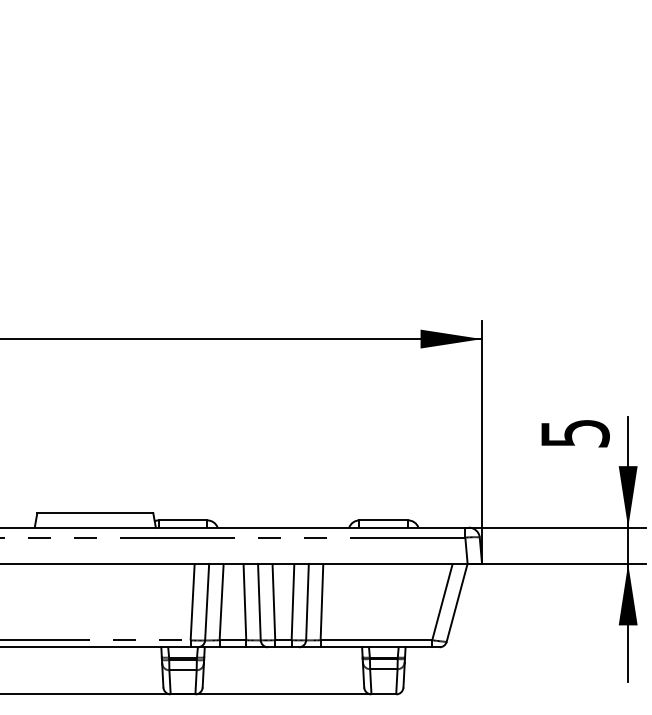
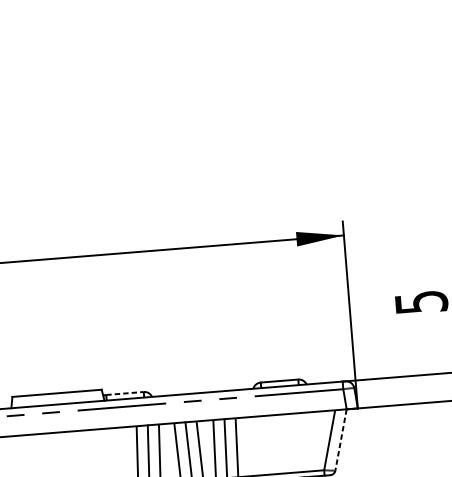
line: (183, 520) -> (125, 393), solid -> dashed
line: (456, 603) -> (340, 440), solid -> dashed

